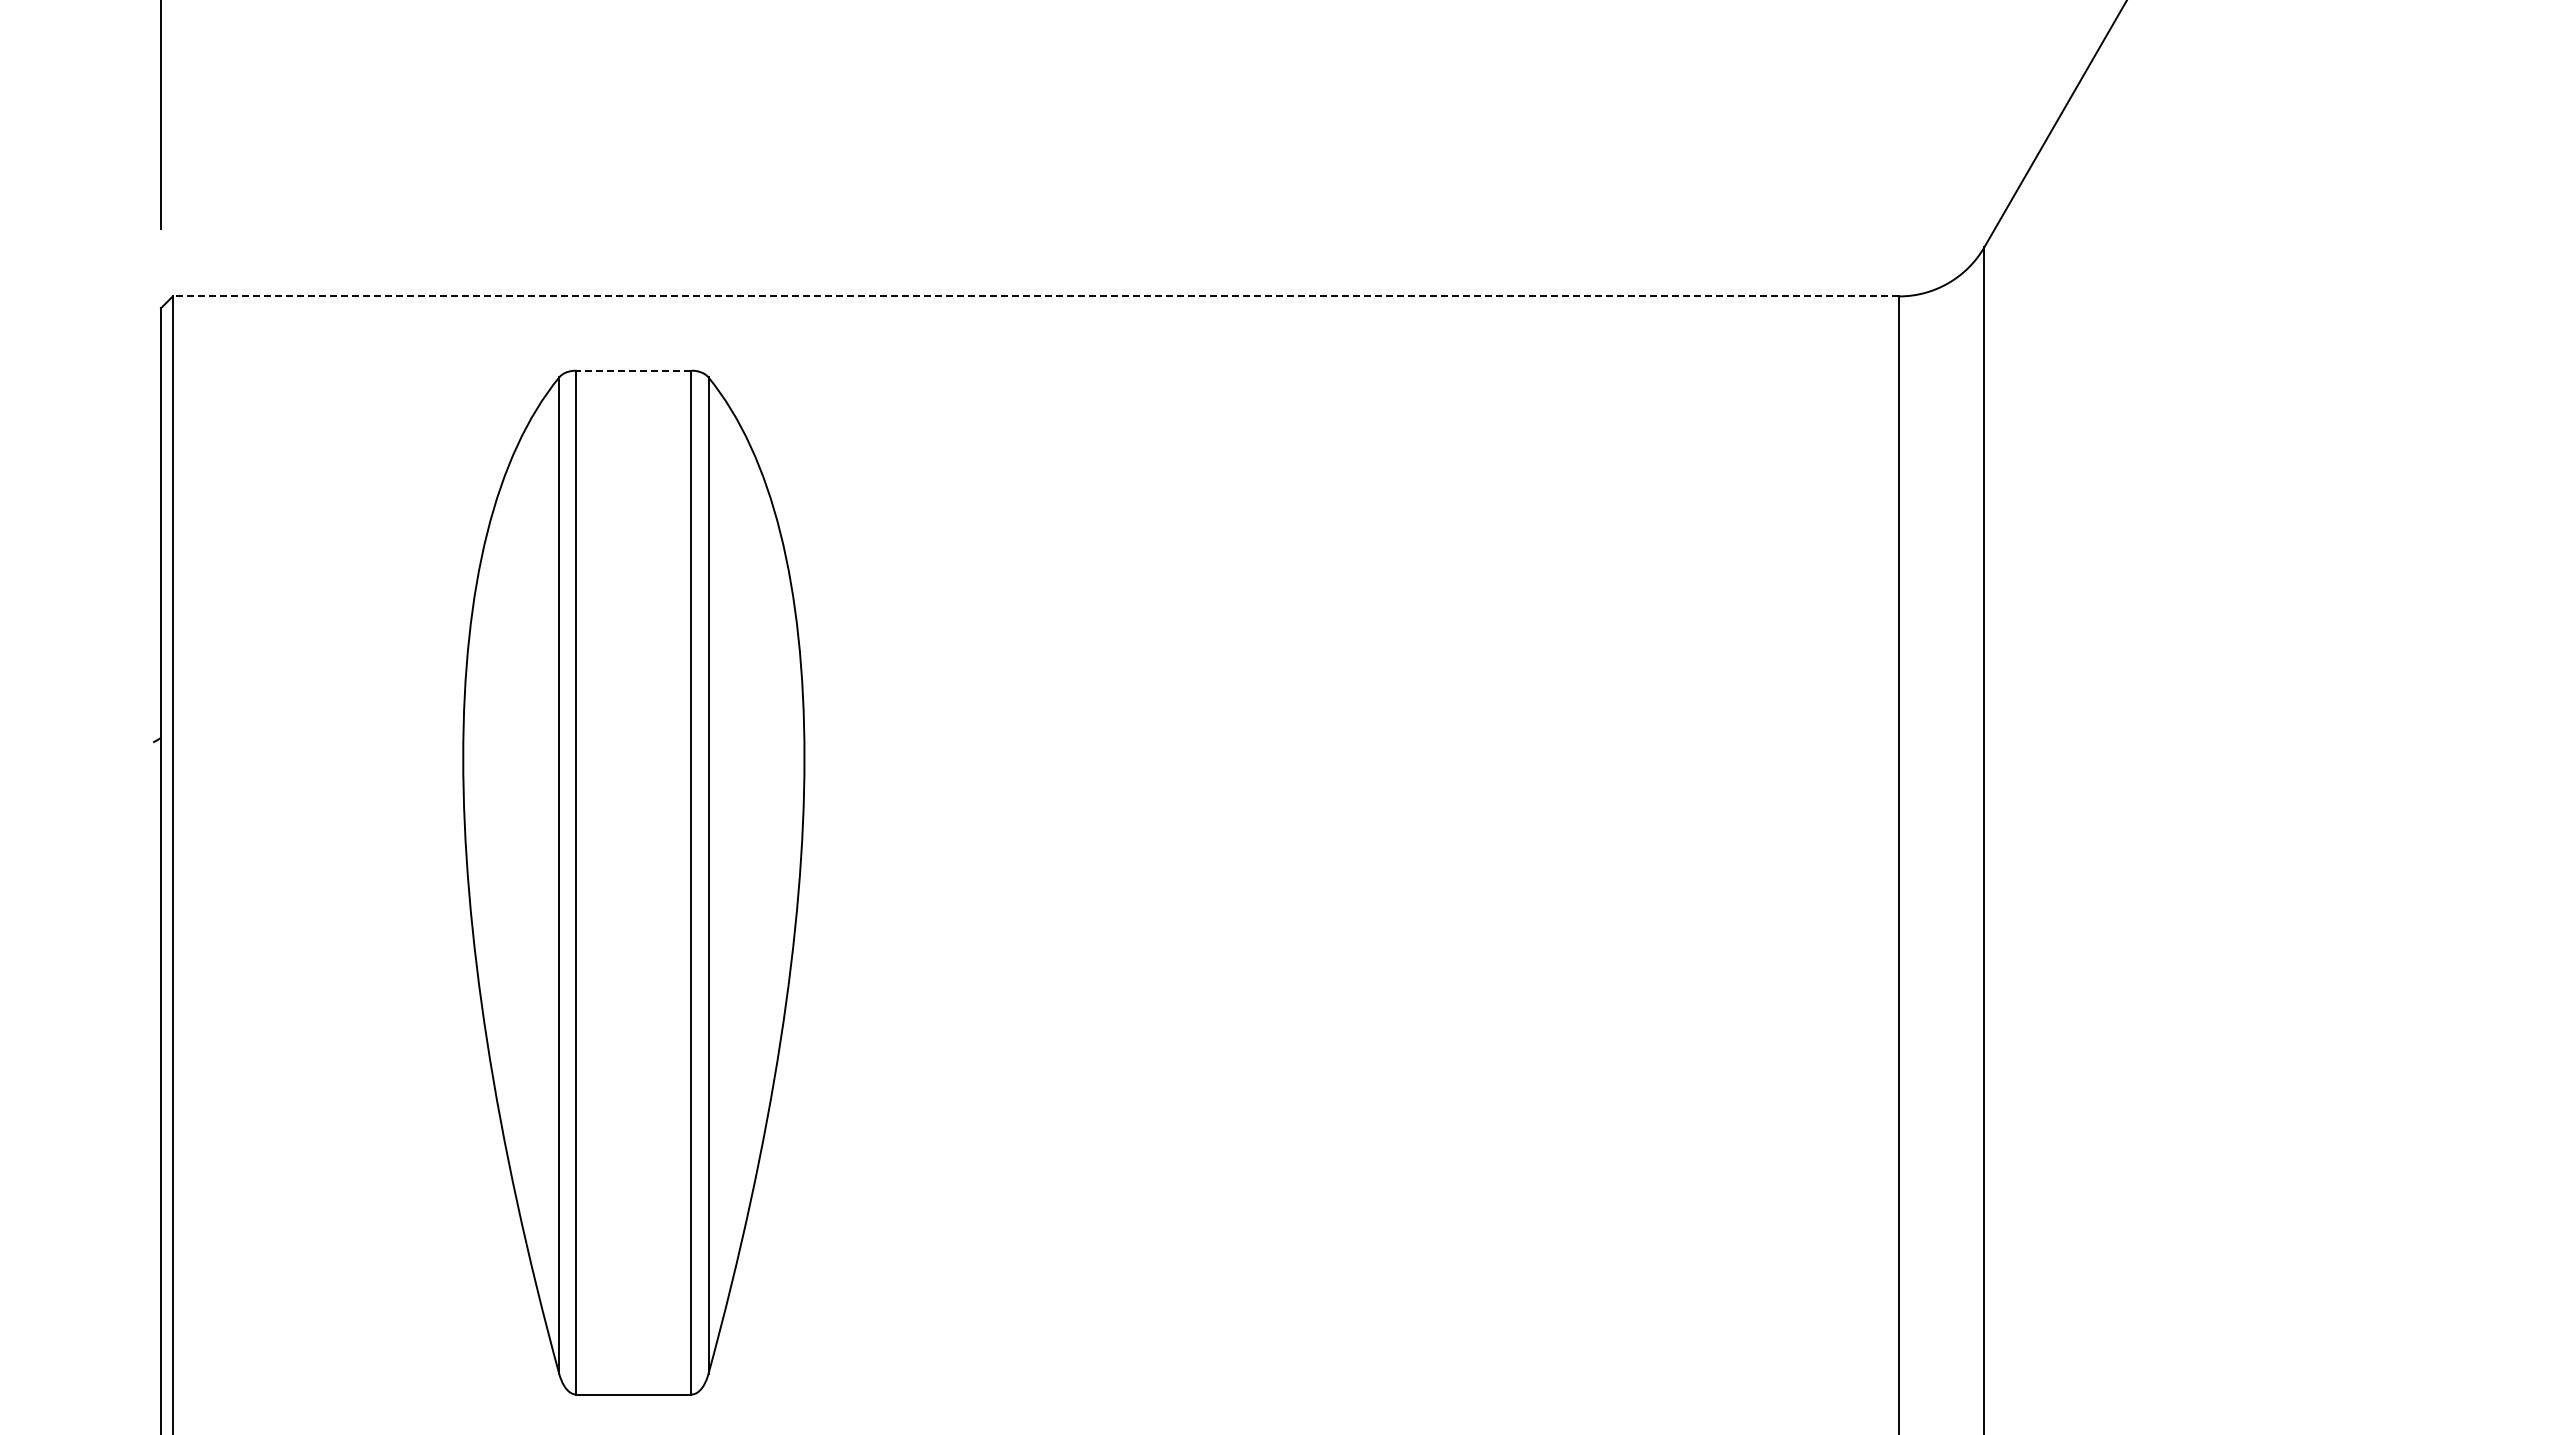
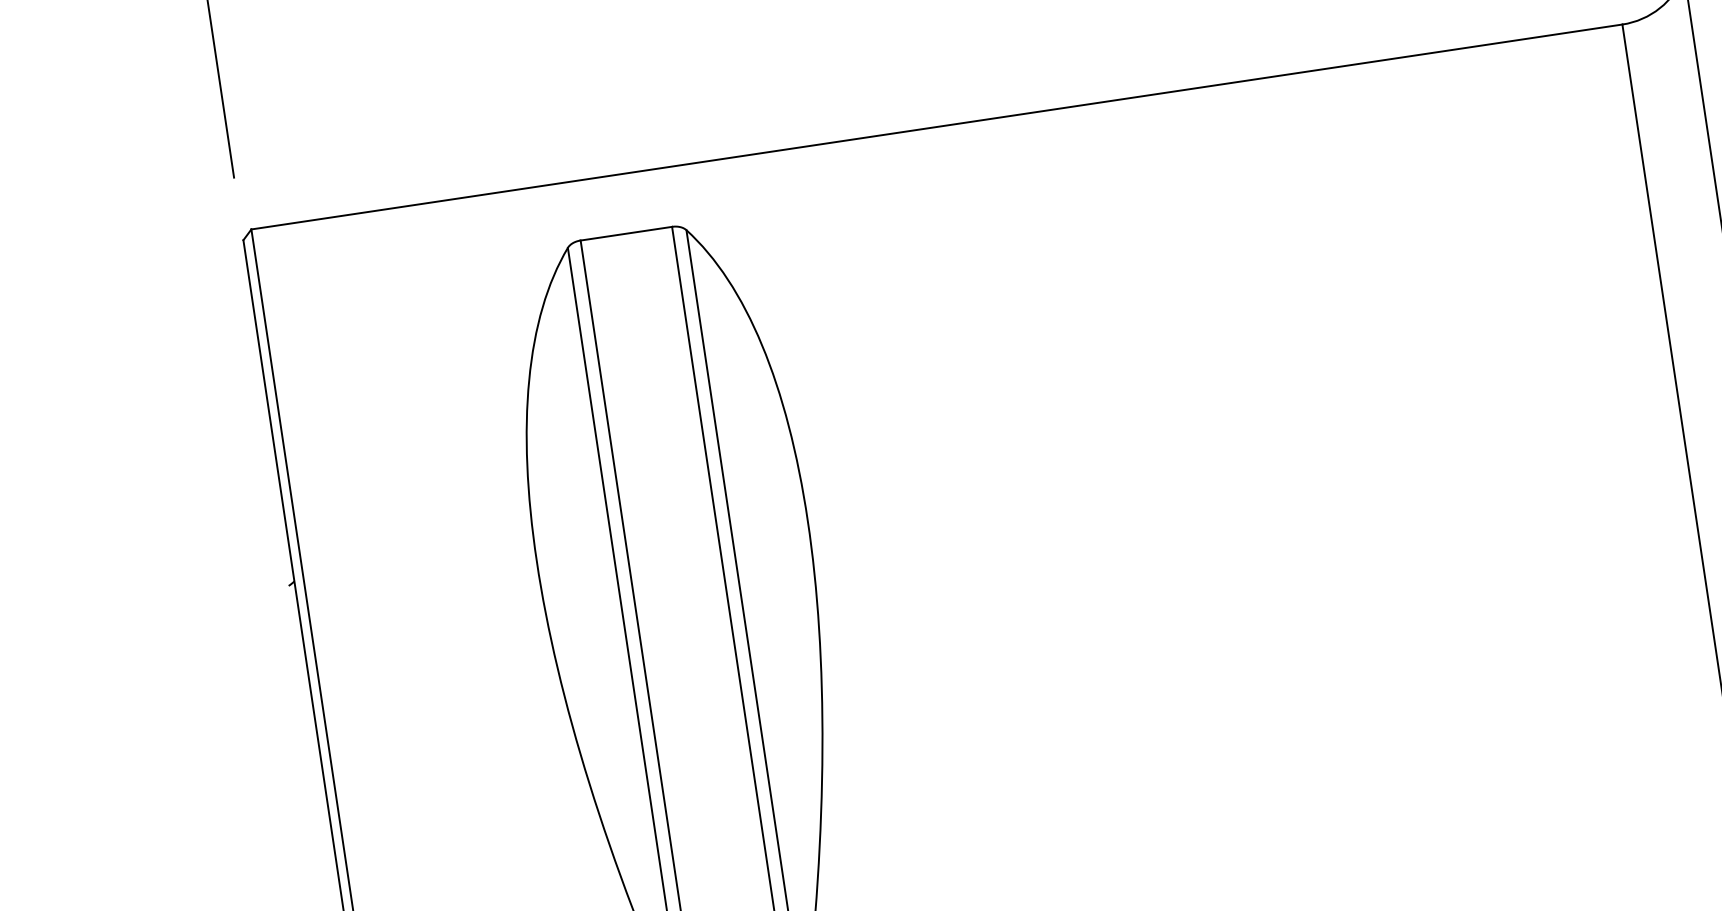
line: (1035, 296) -> (936, 127), dashed -> solid
line: (633, 370) -> (626, 233), dashed -> solid

